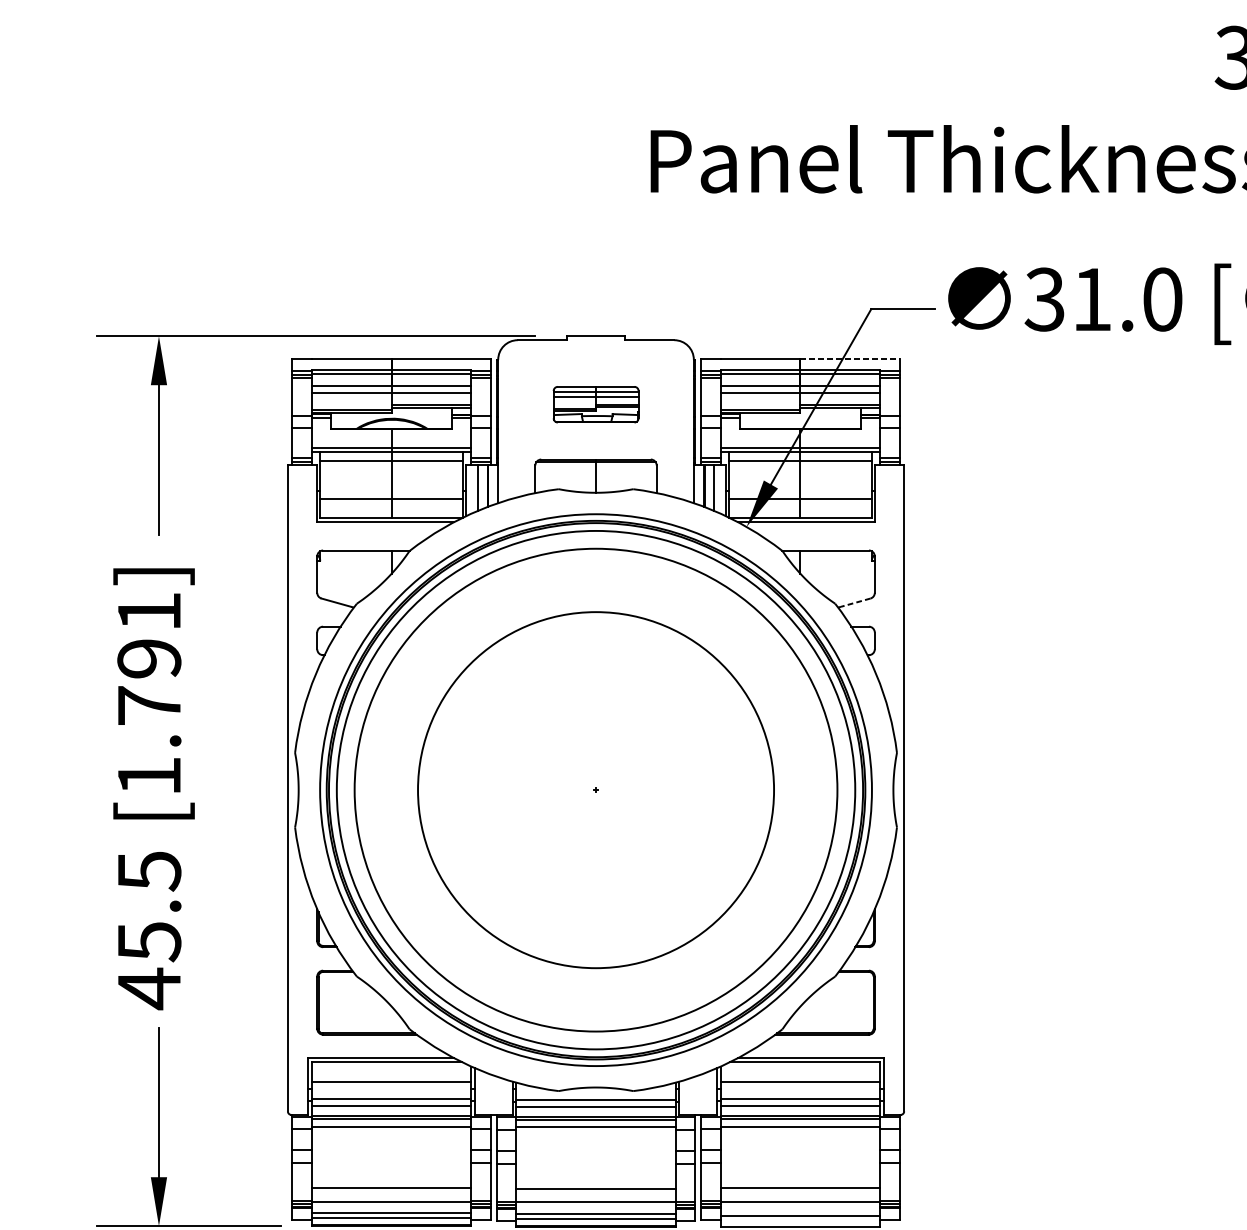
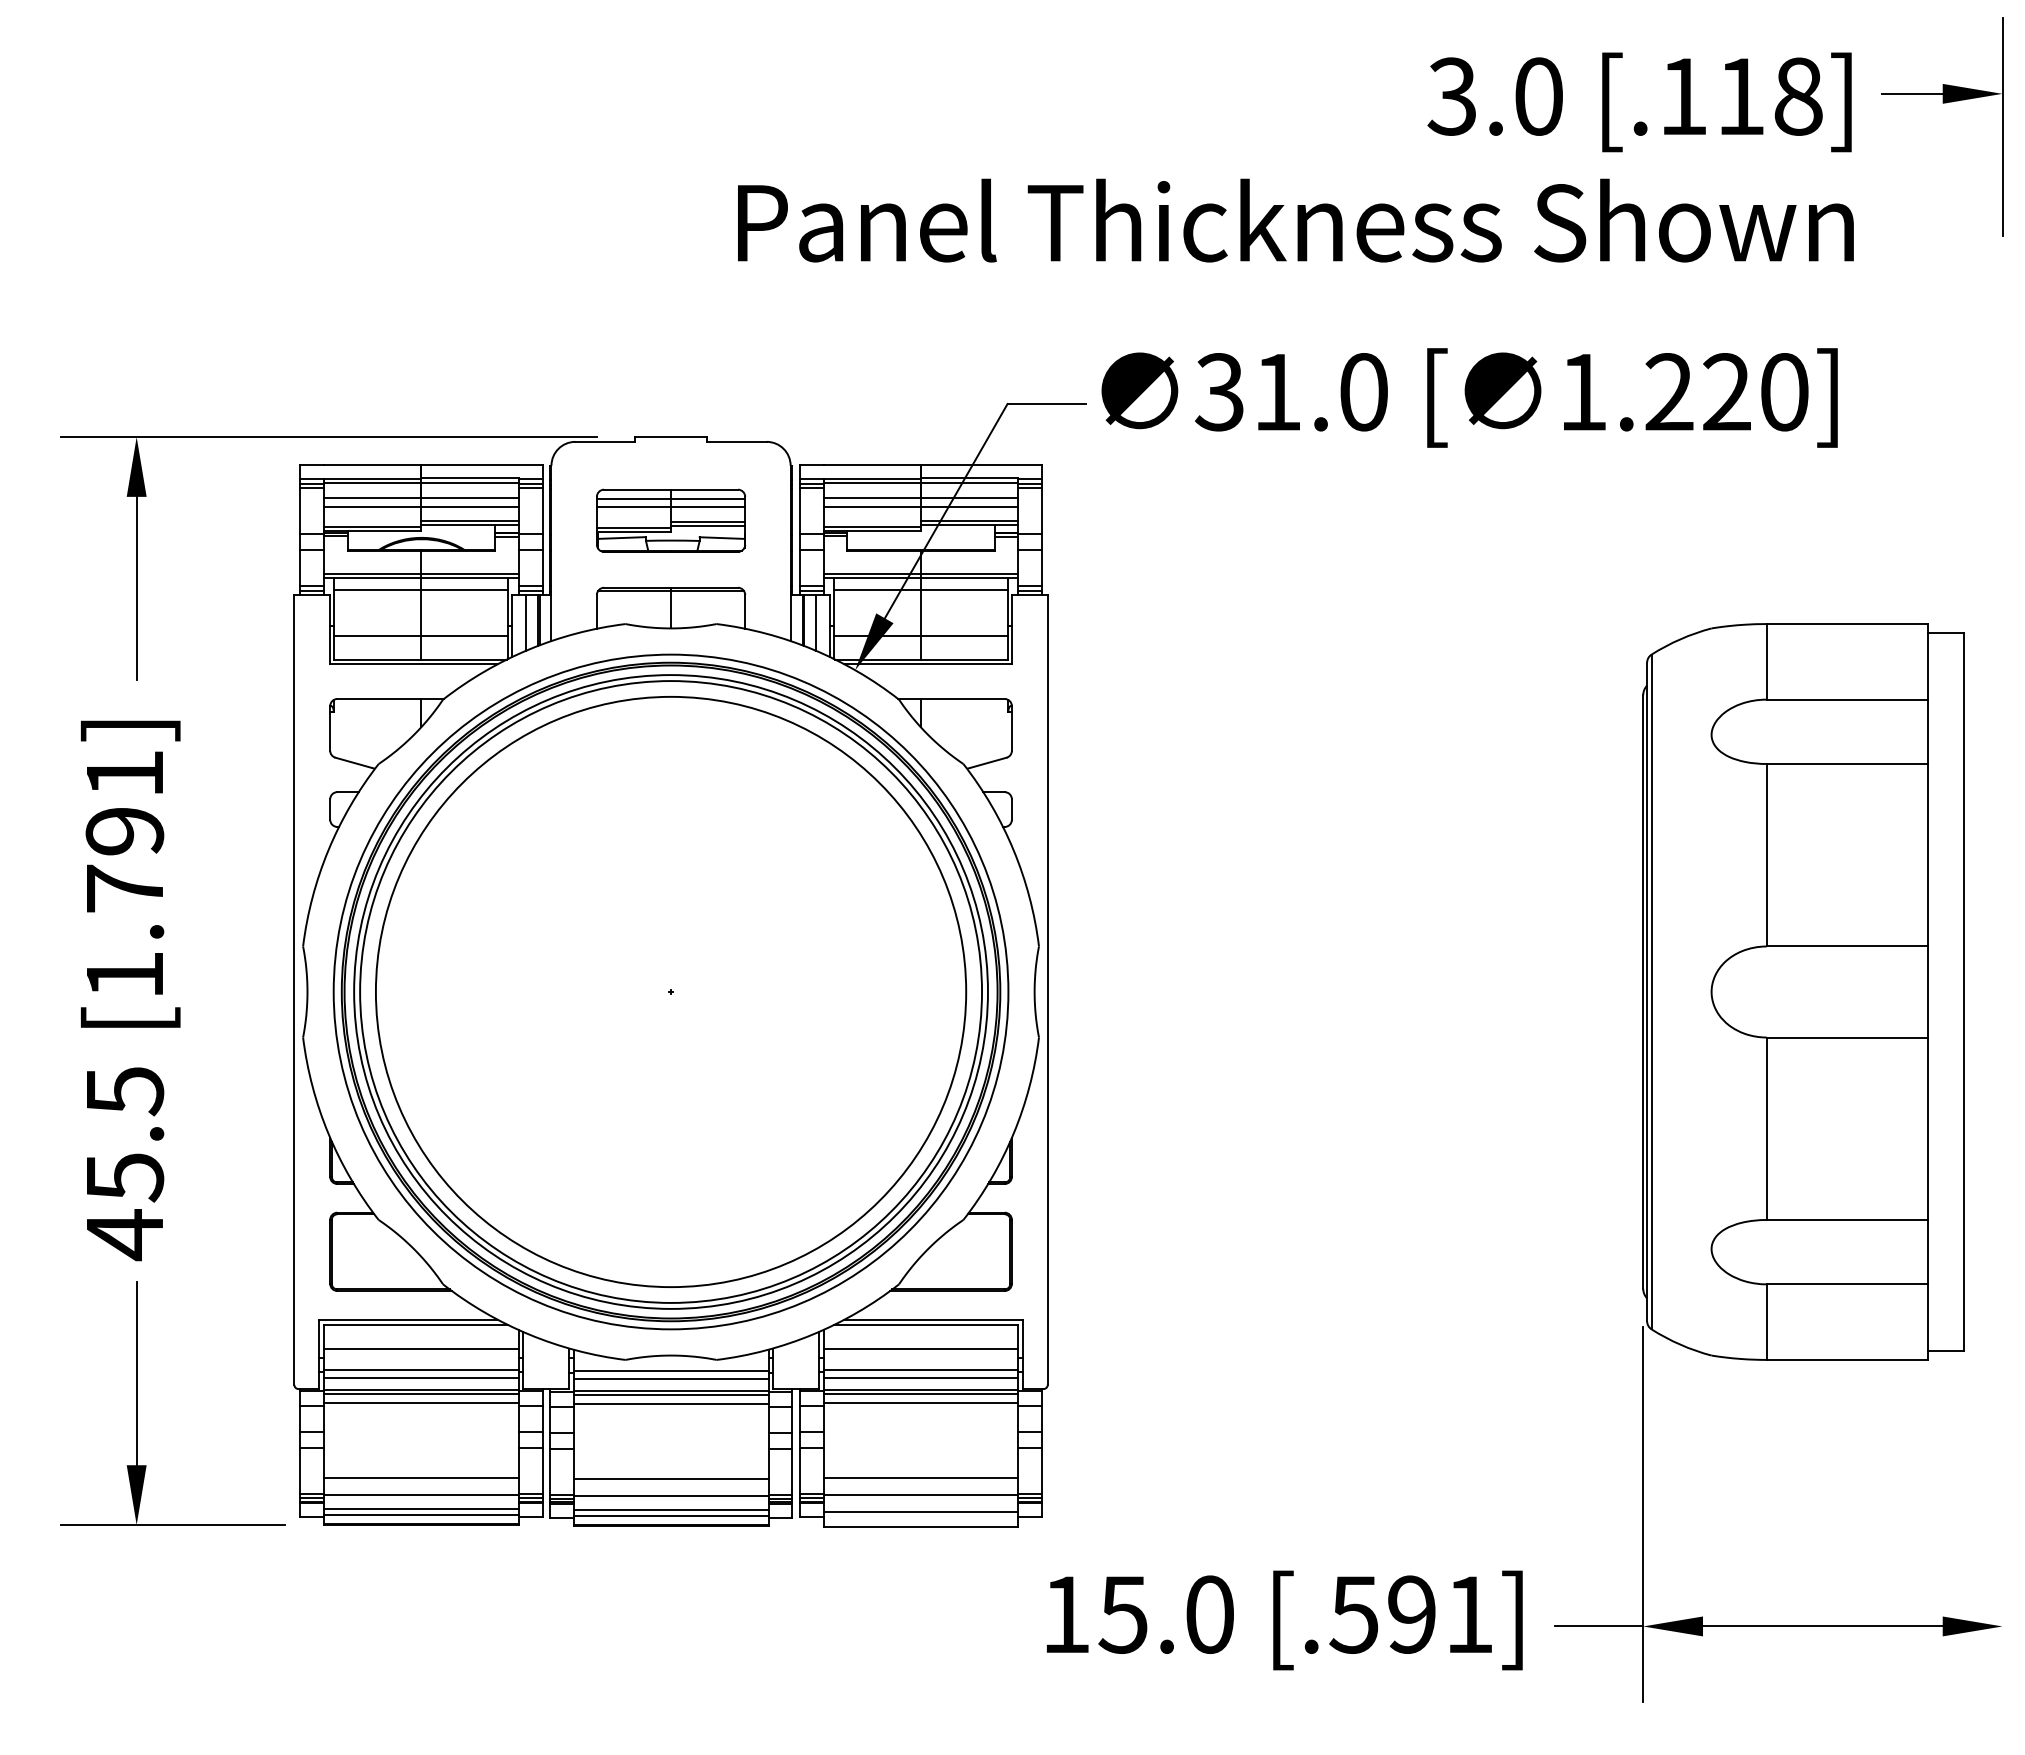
line: (849, 358) -> (981, 464), dashed -> solid
part: (596, 404) -> (671, 520), size x1.43
line: (855, 602) -> (988, 762), dashed -> solid
circle: (596, 789) -> (671, 991), size x1.43

